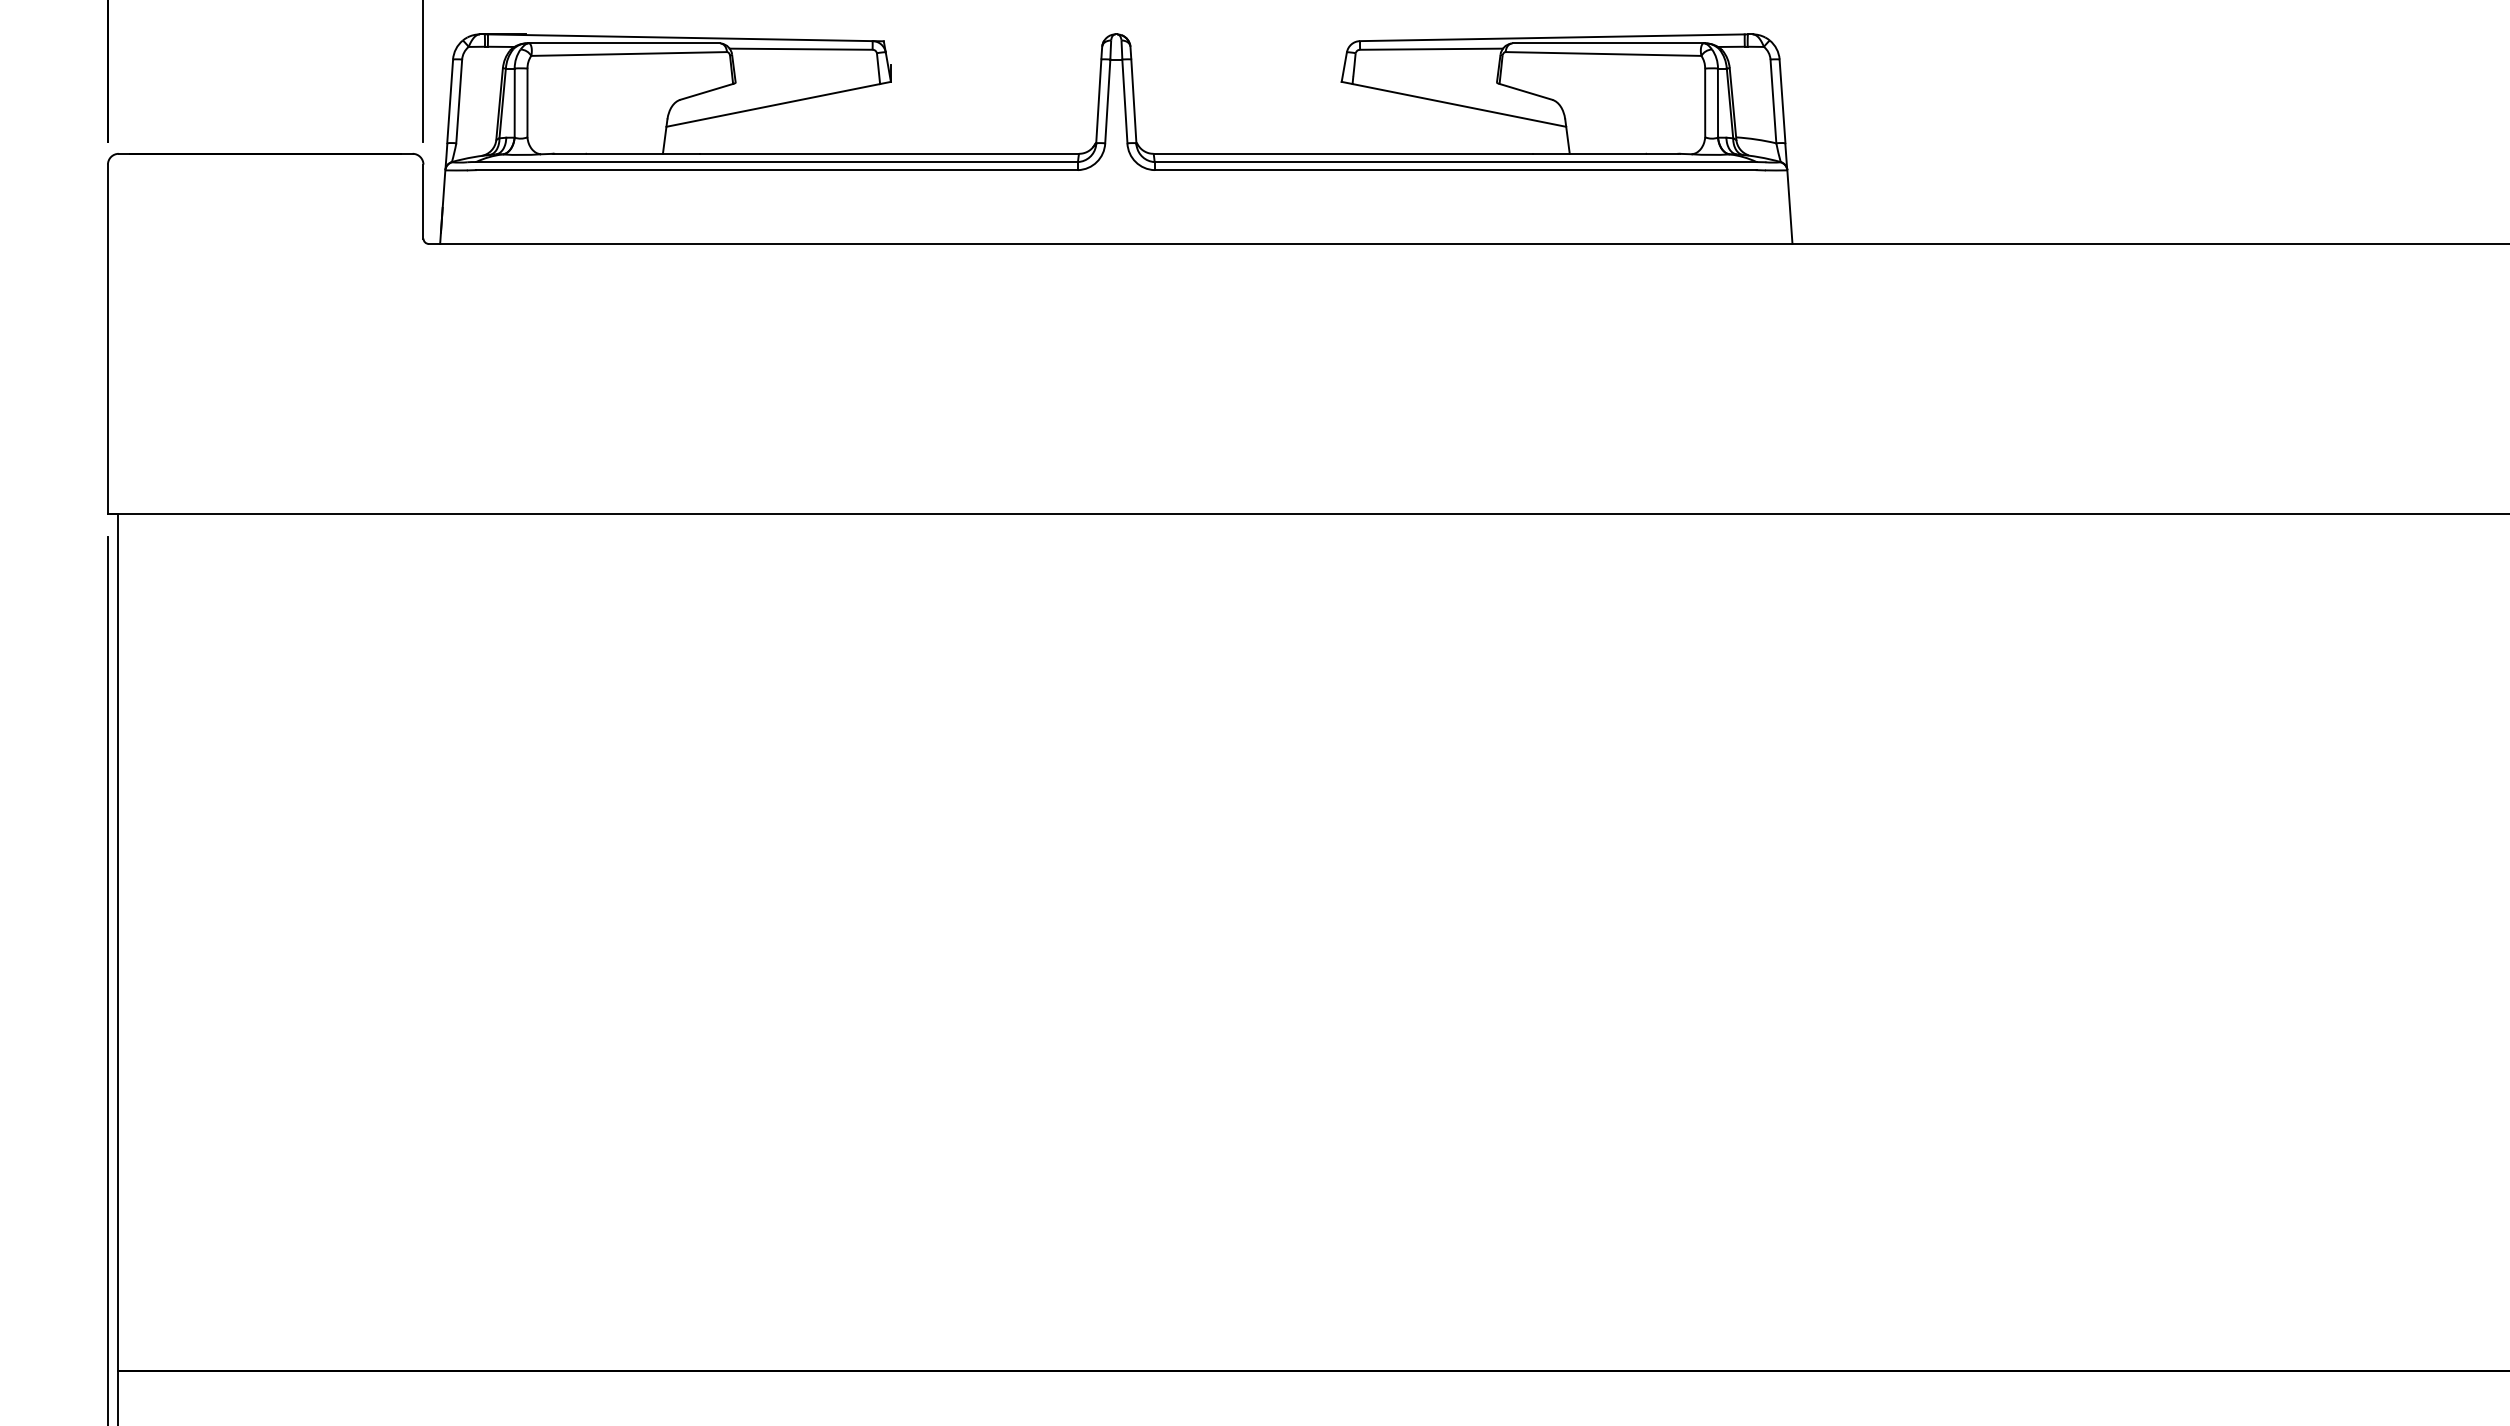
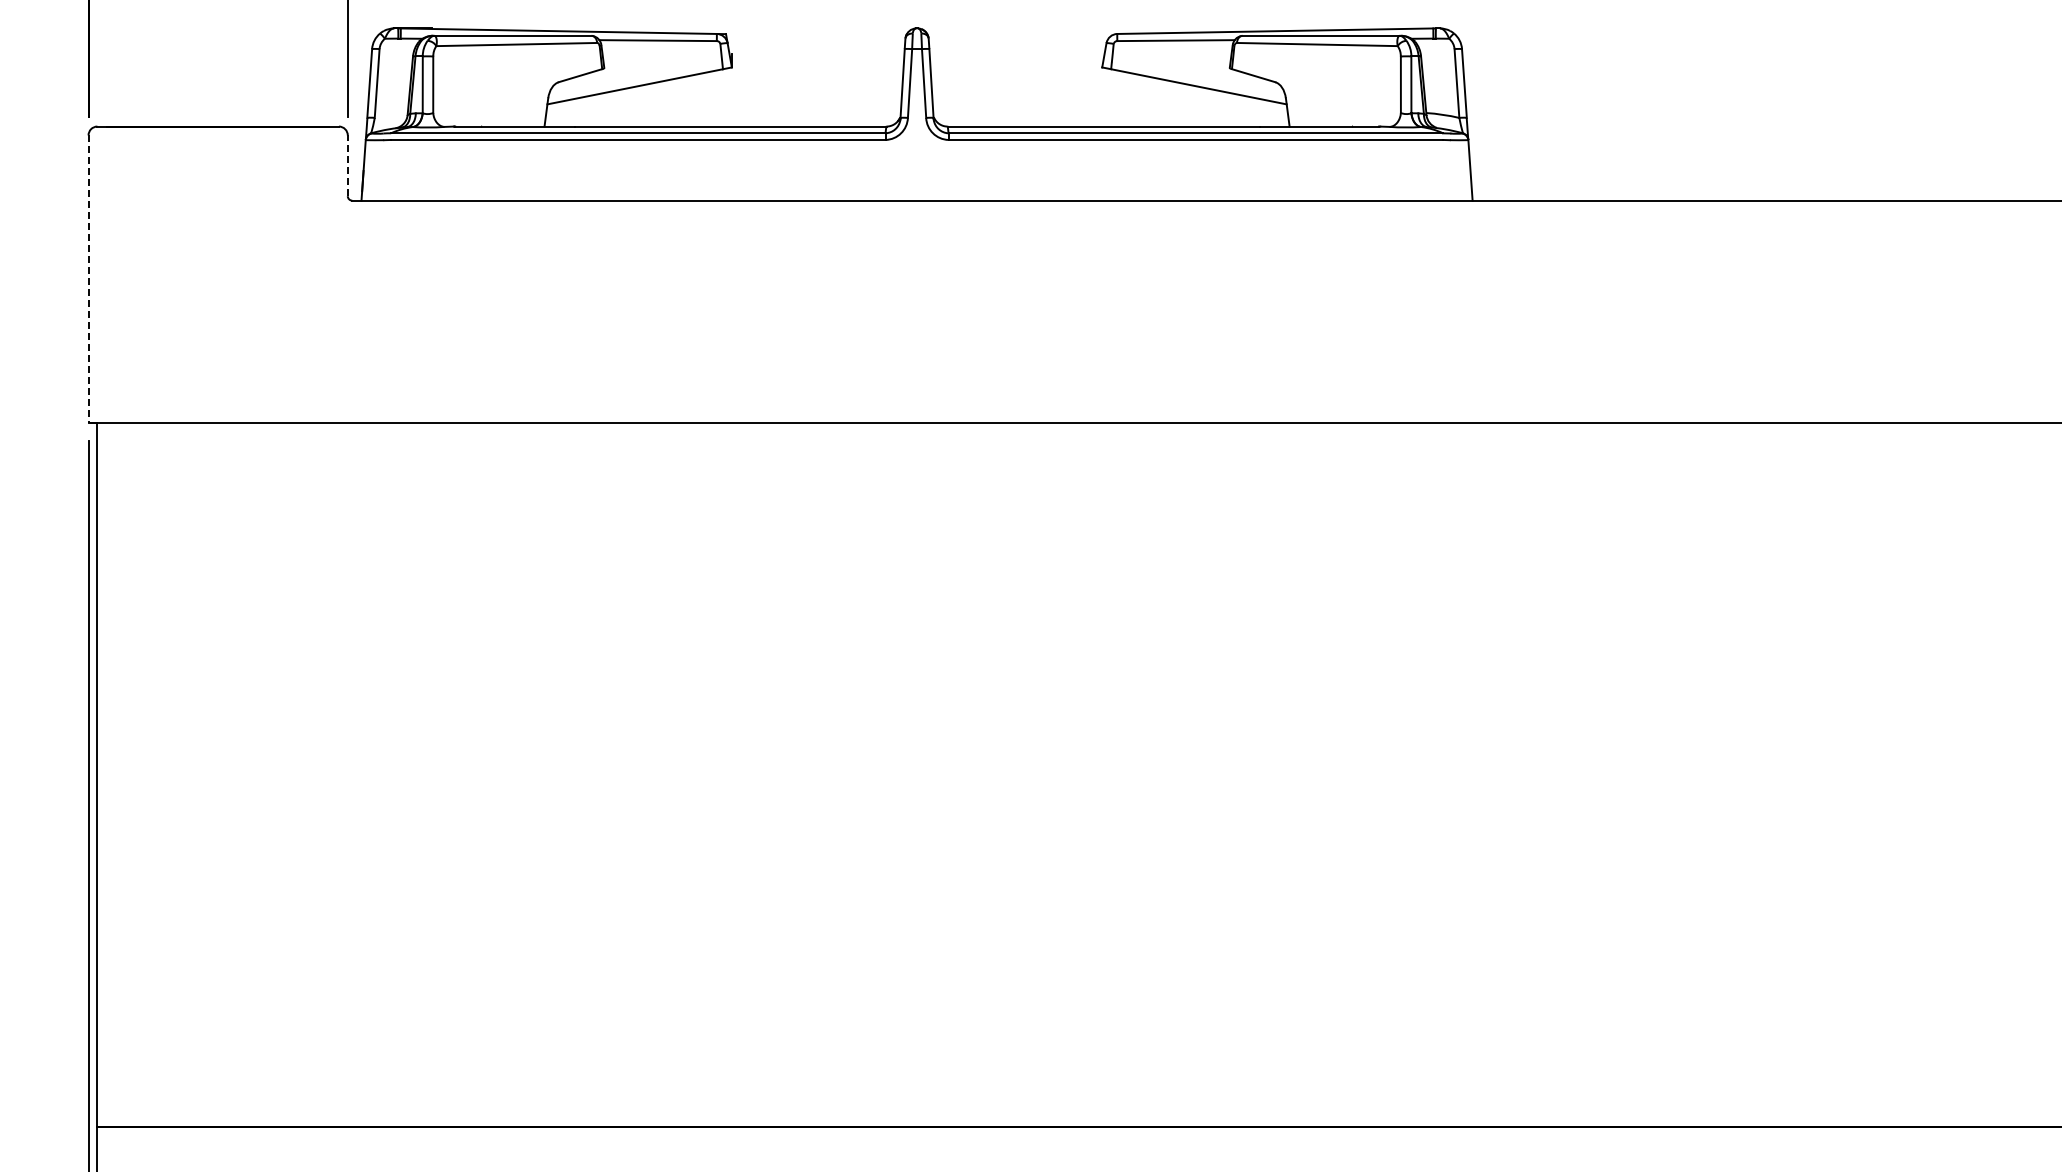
line: (423, 201) -> (347, 165), solid -> dashed
line: (107, 339) -> (88, 279), solid -> dashed

